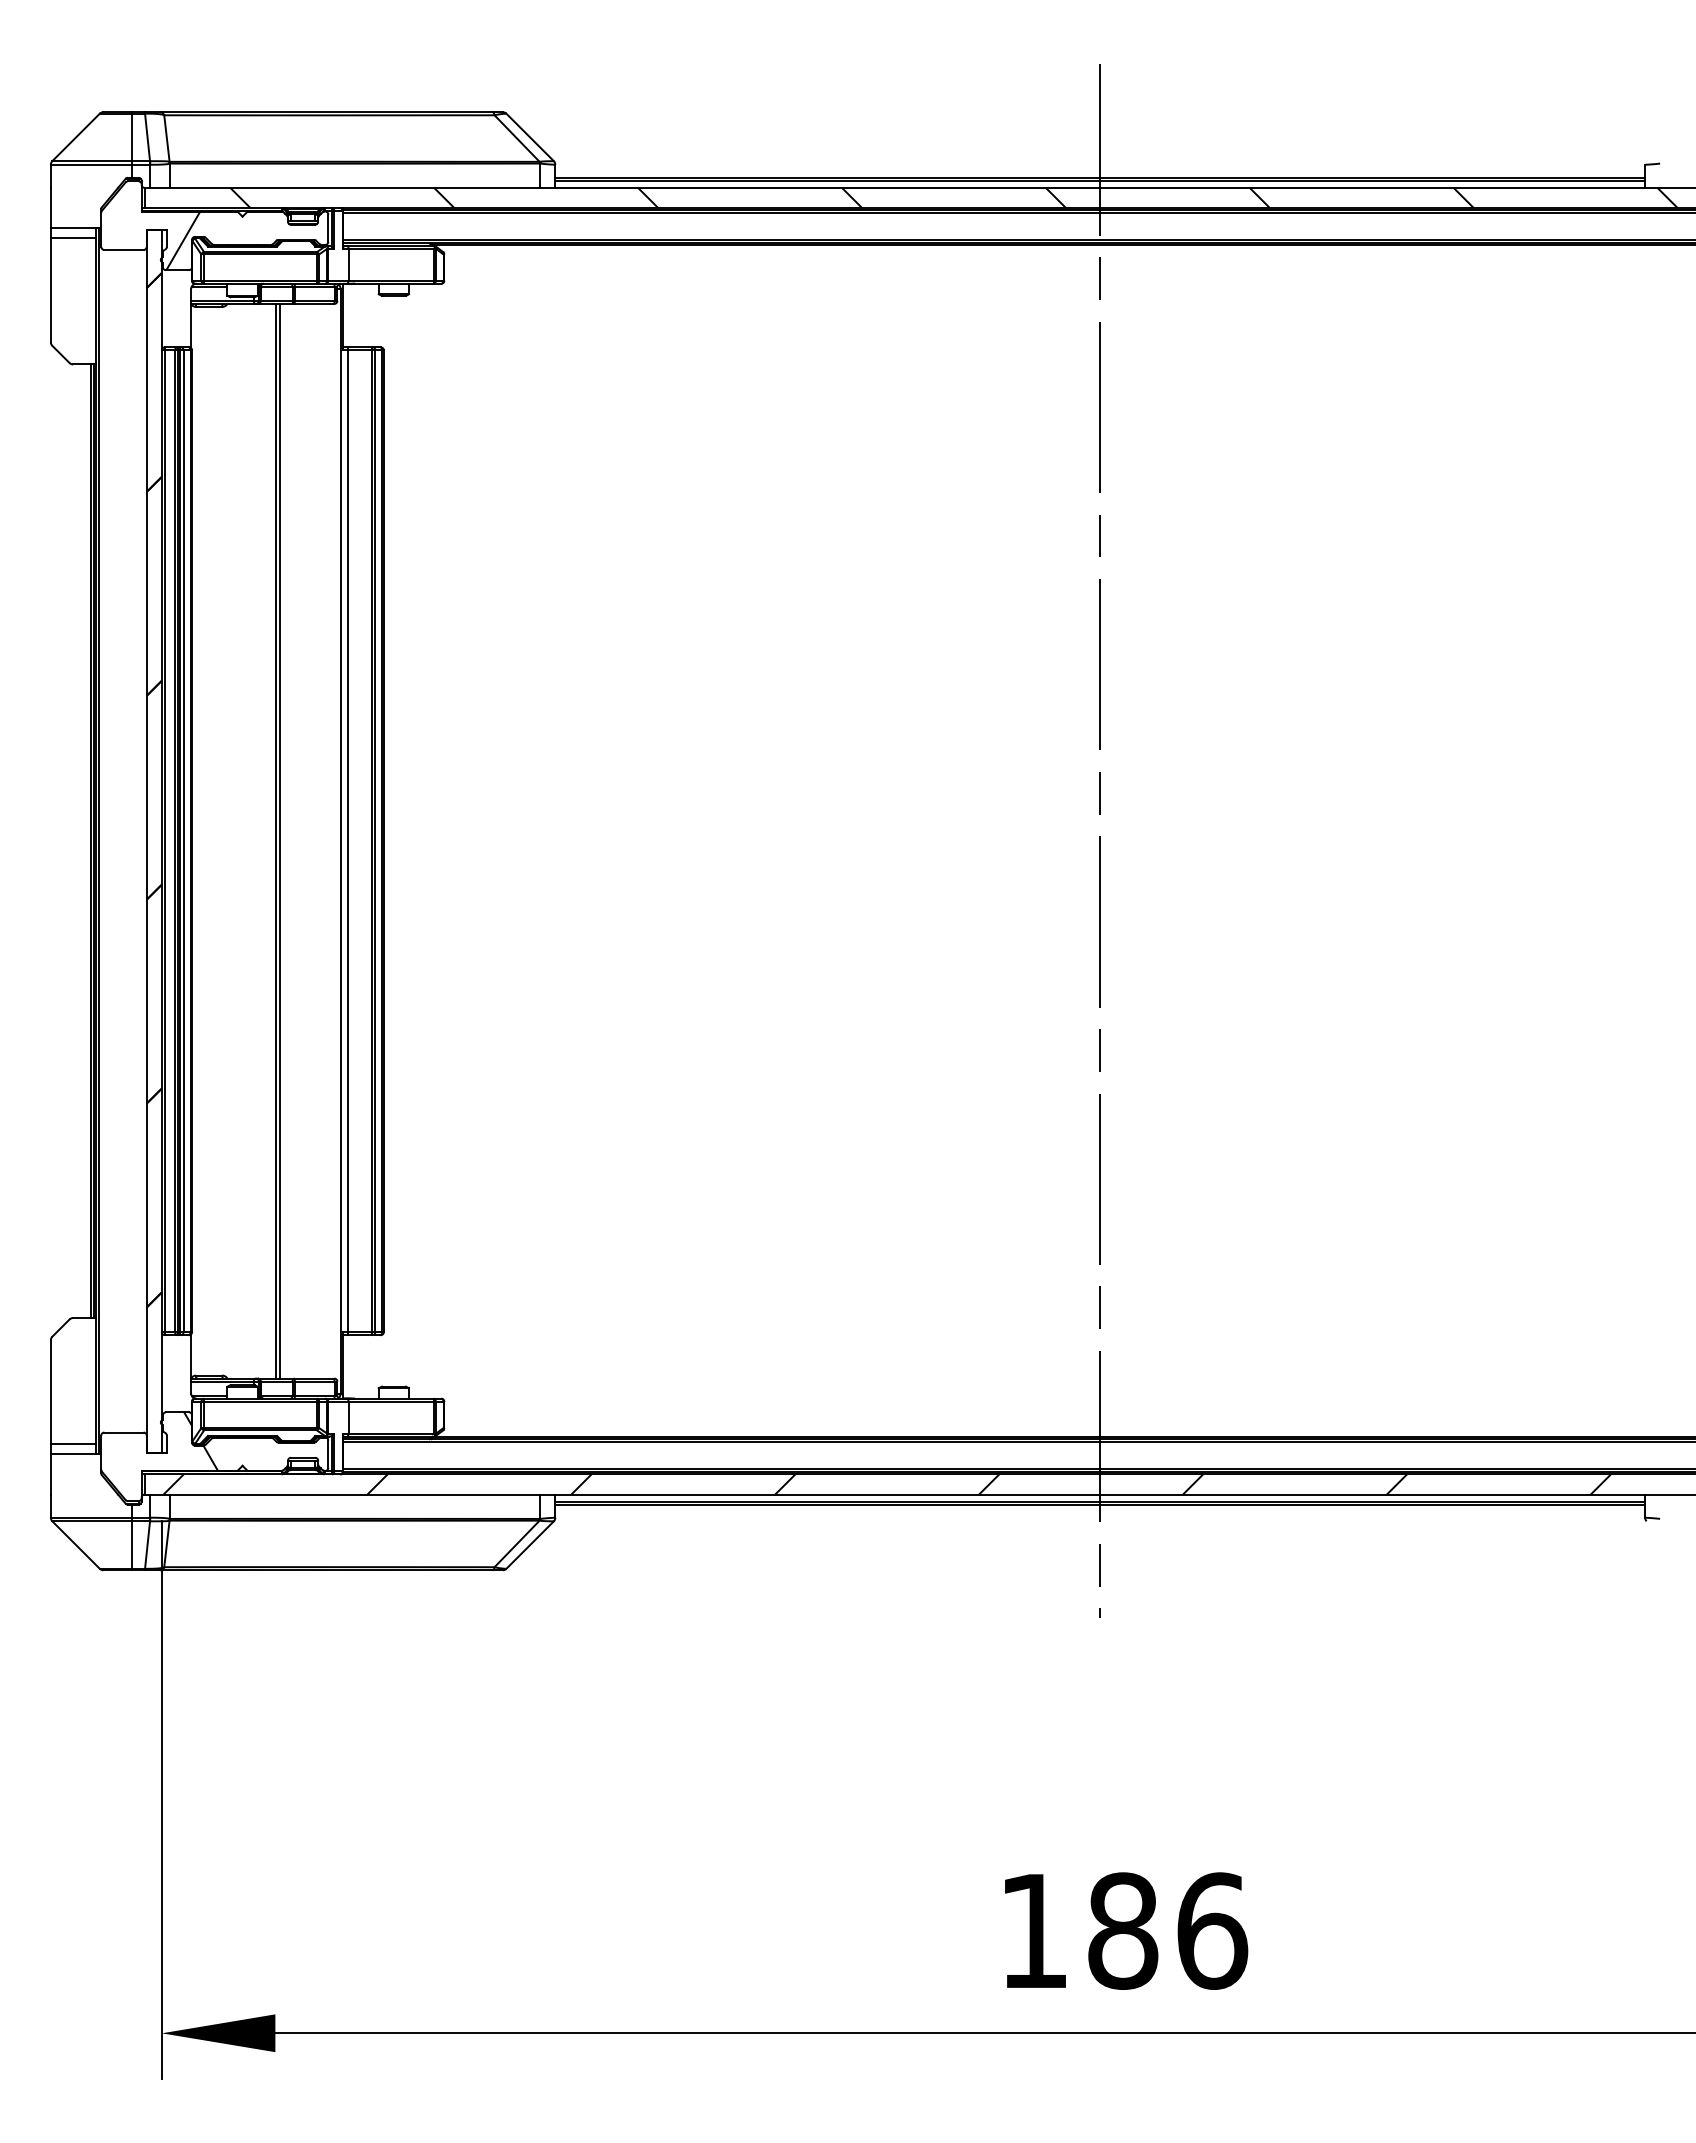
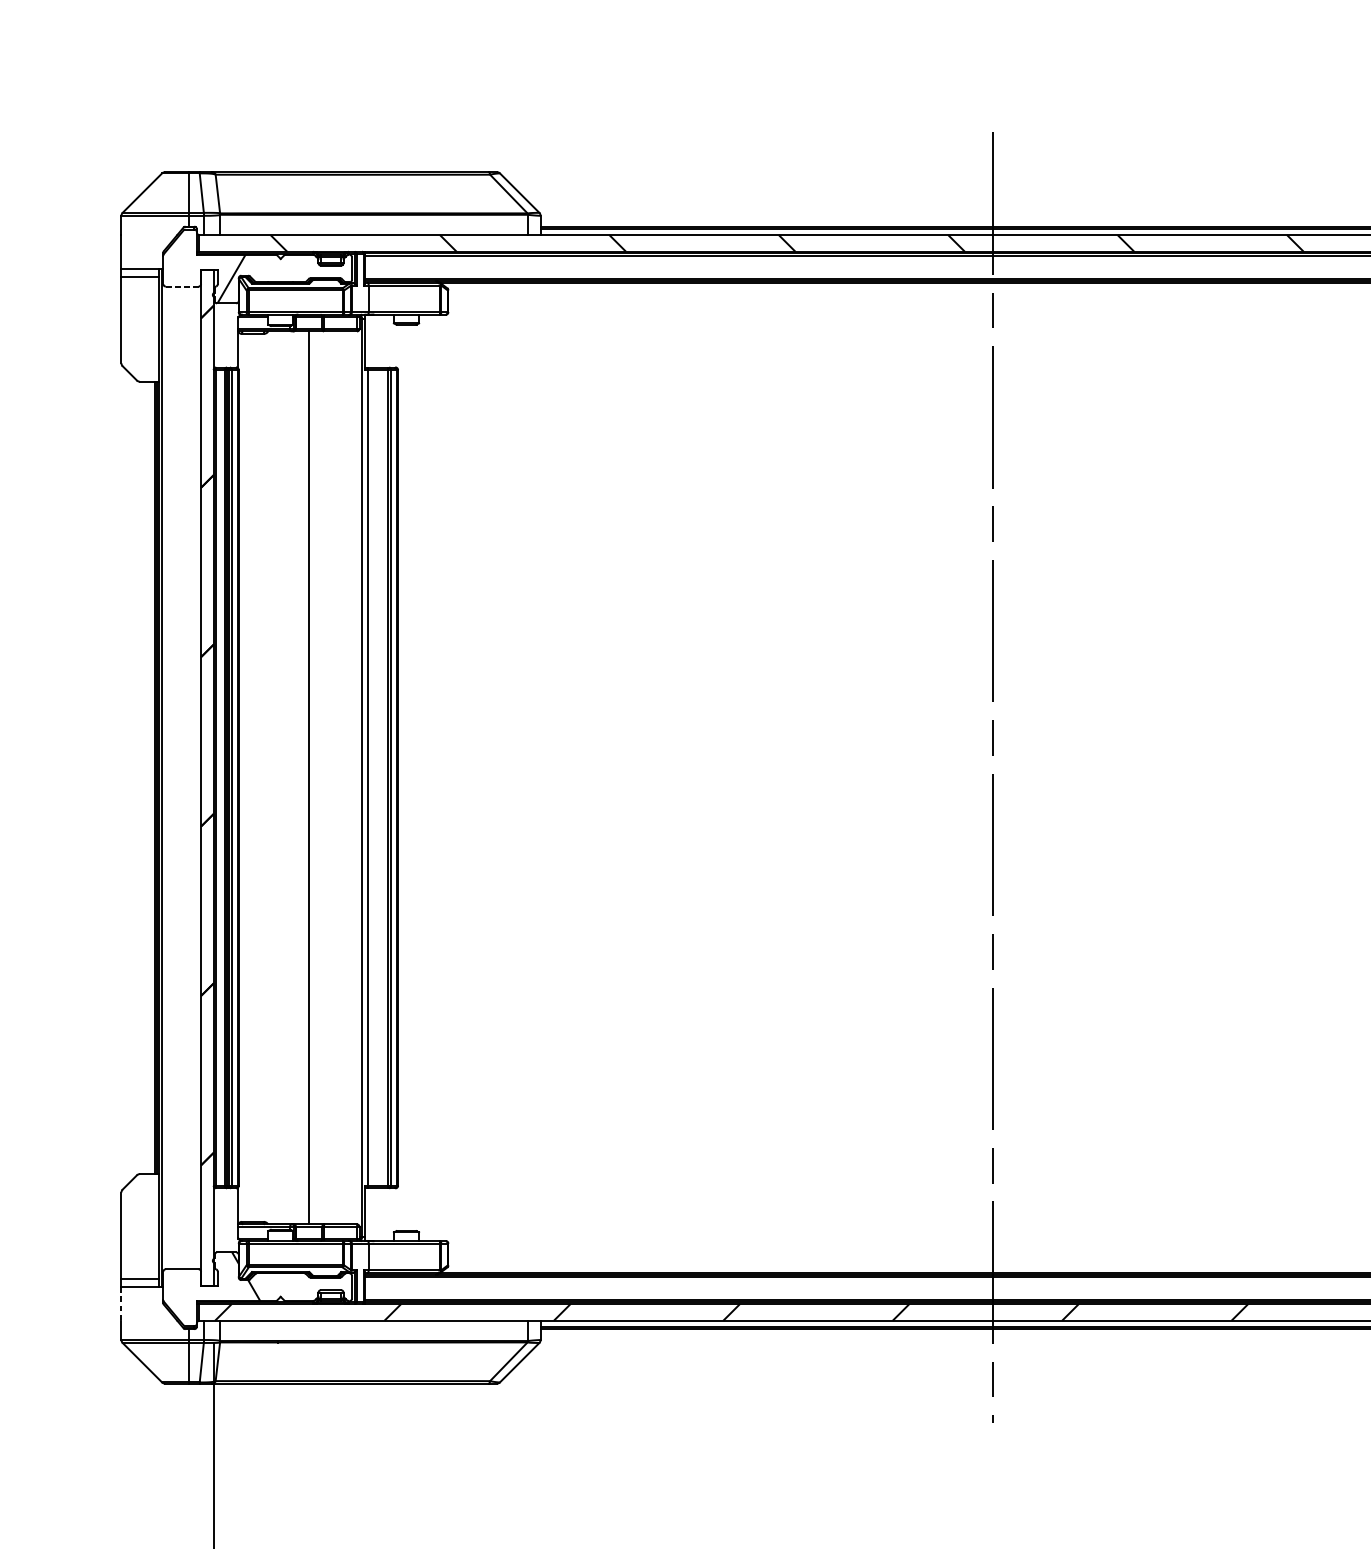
line: (124, 249) -> (182, 286), solid -> dashed
line: (280, 840) -> (312, 777), removed
line: (50, 1474) -> (121, 1304), solid -> dashed

